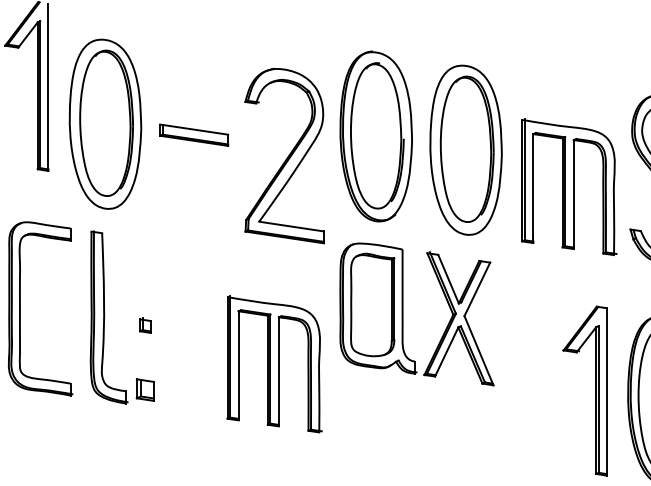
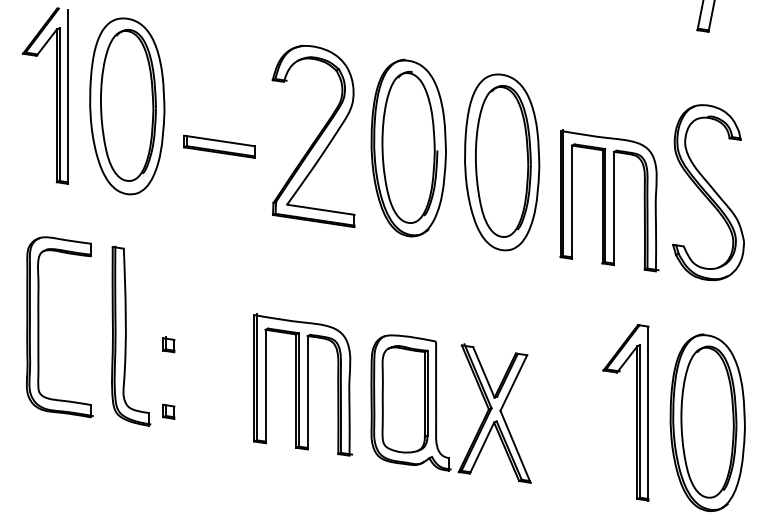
part: (105, 124) -> (127, 106), moved
part: (284, 156) -> (313, 136), moved
part: (402, 313) -> (436, 408), moved
part: (145, 389) -> (168, 411), size x0.62

